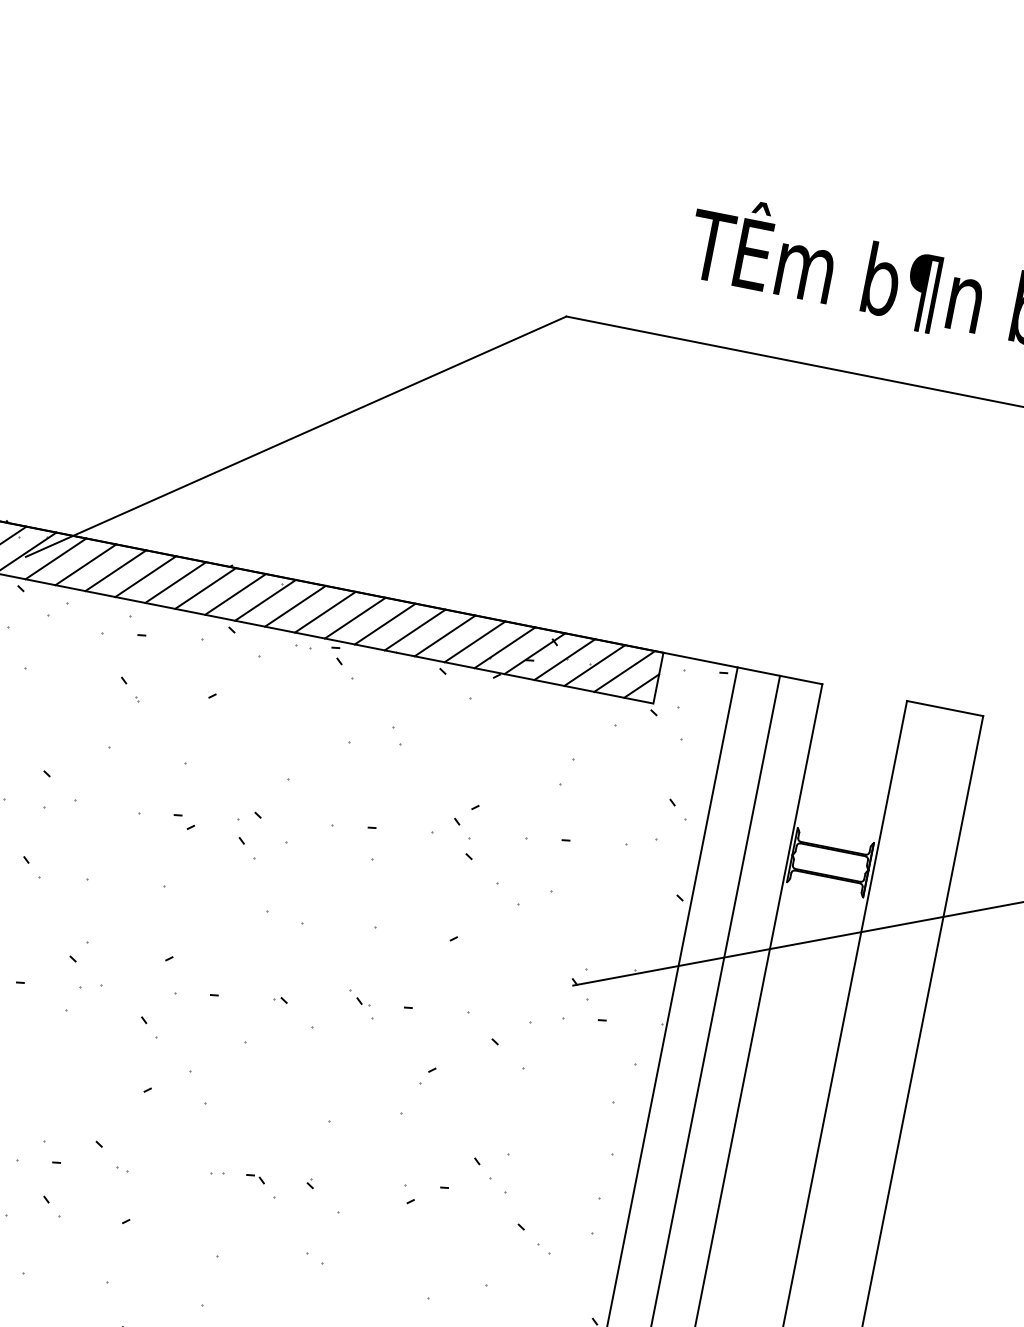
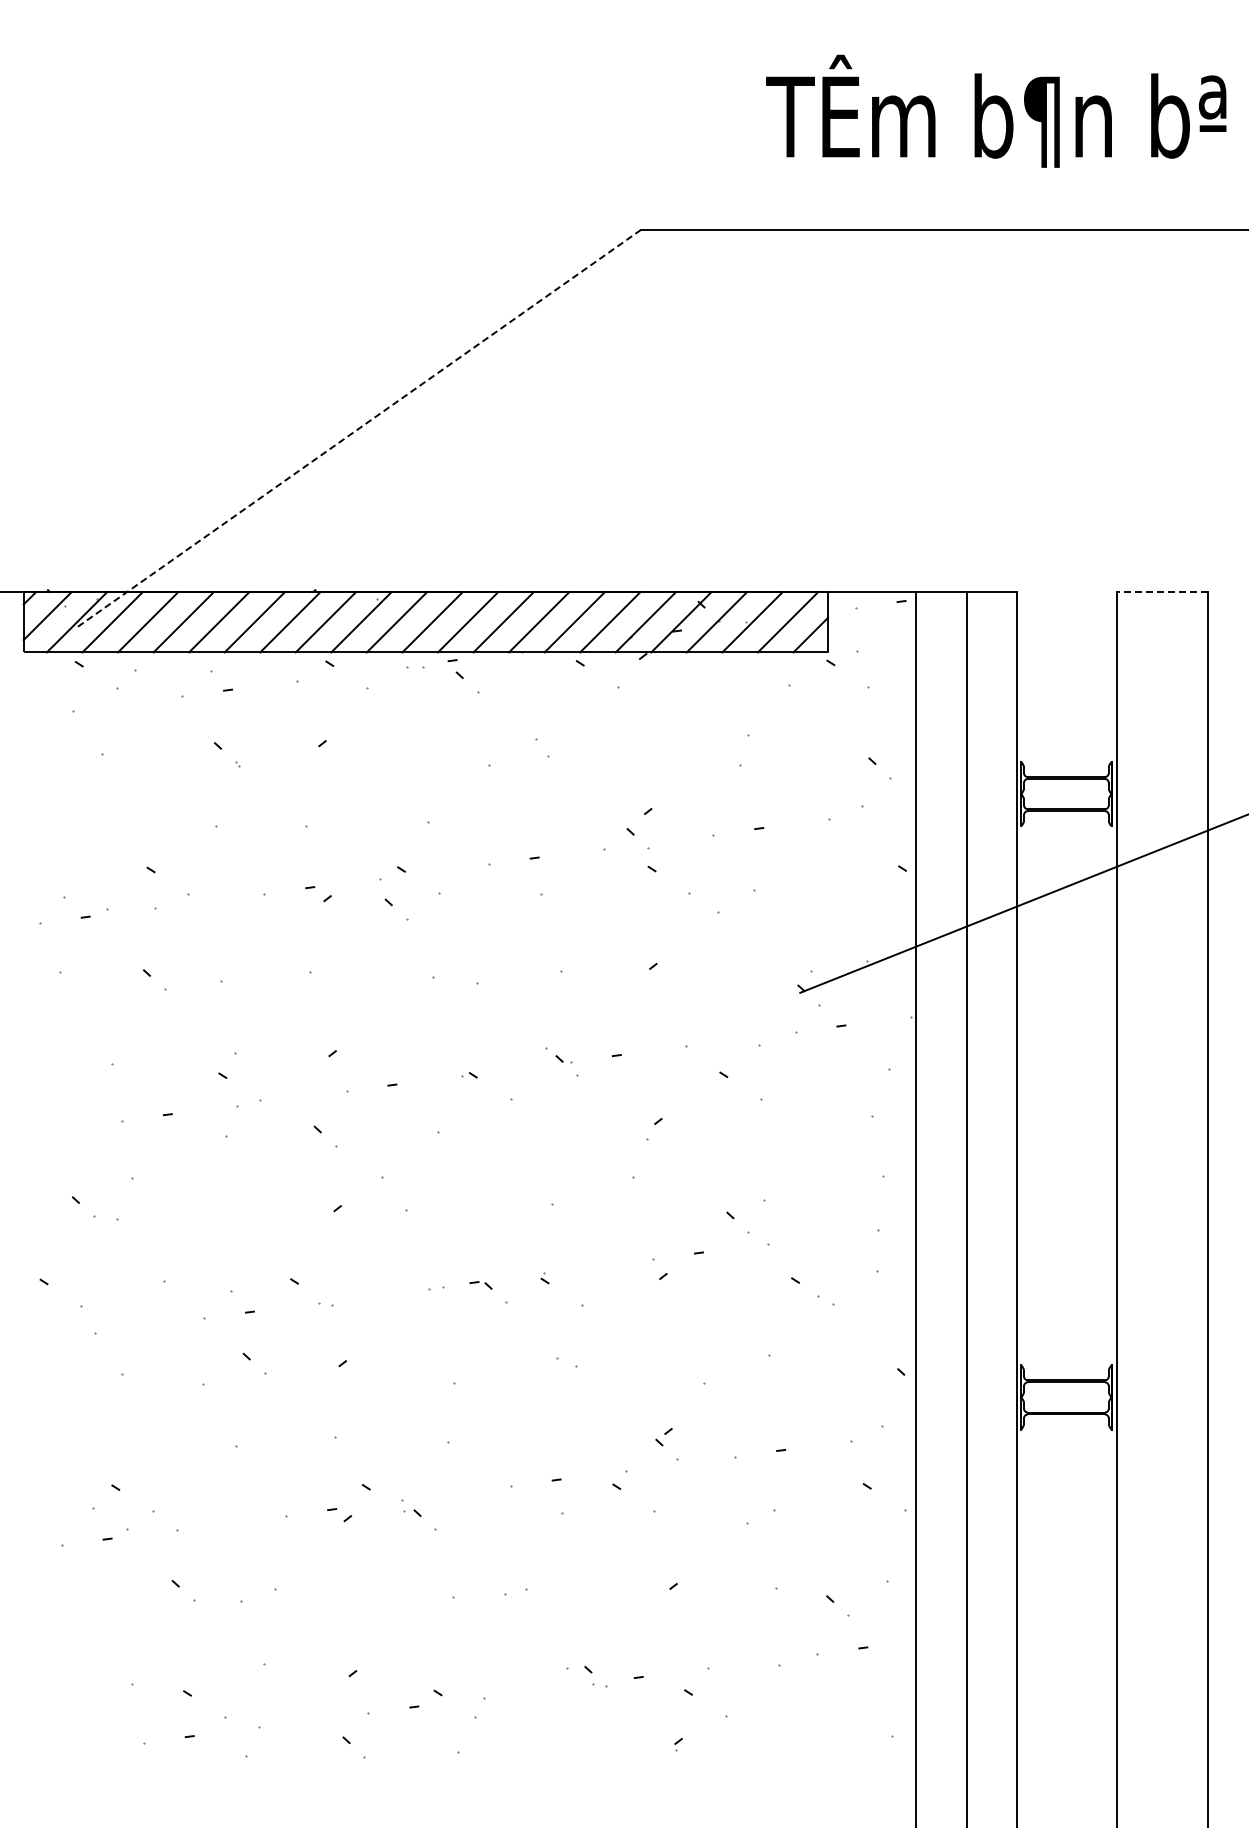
line: (296, 436) -> (359, 428), solid -> dashed
line: (944, 708) -> (1162, 592), solid -> dashed

